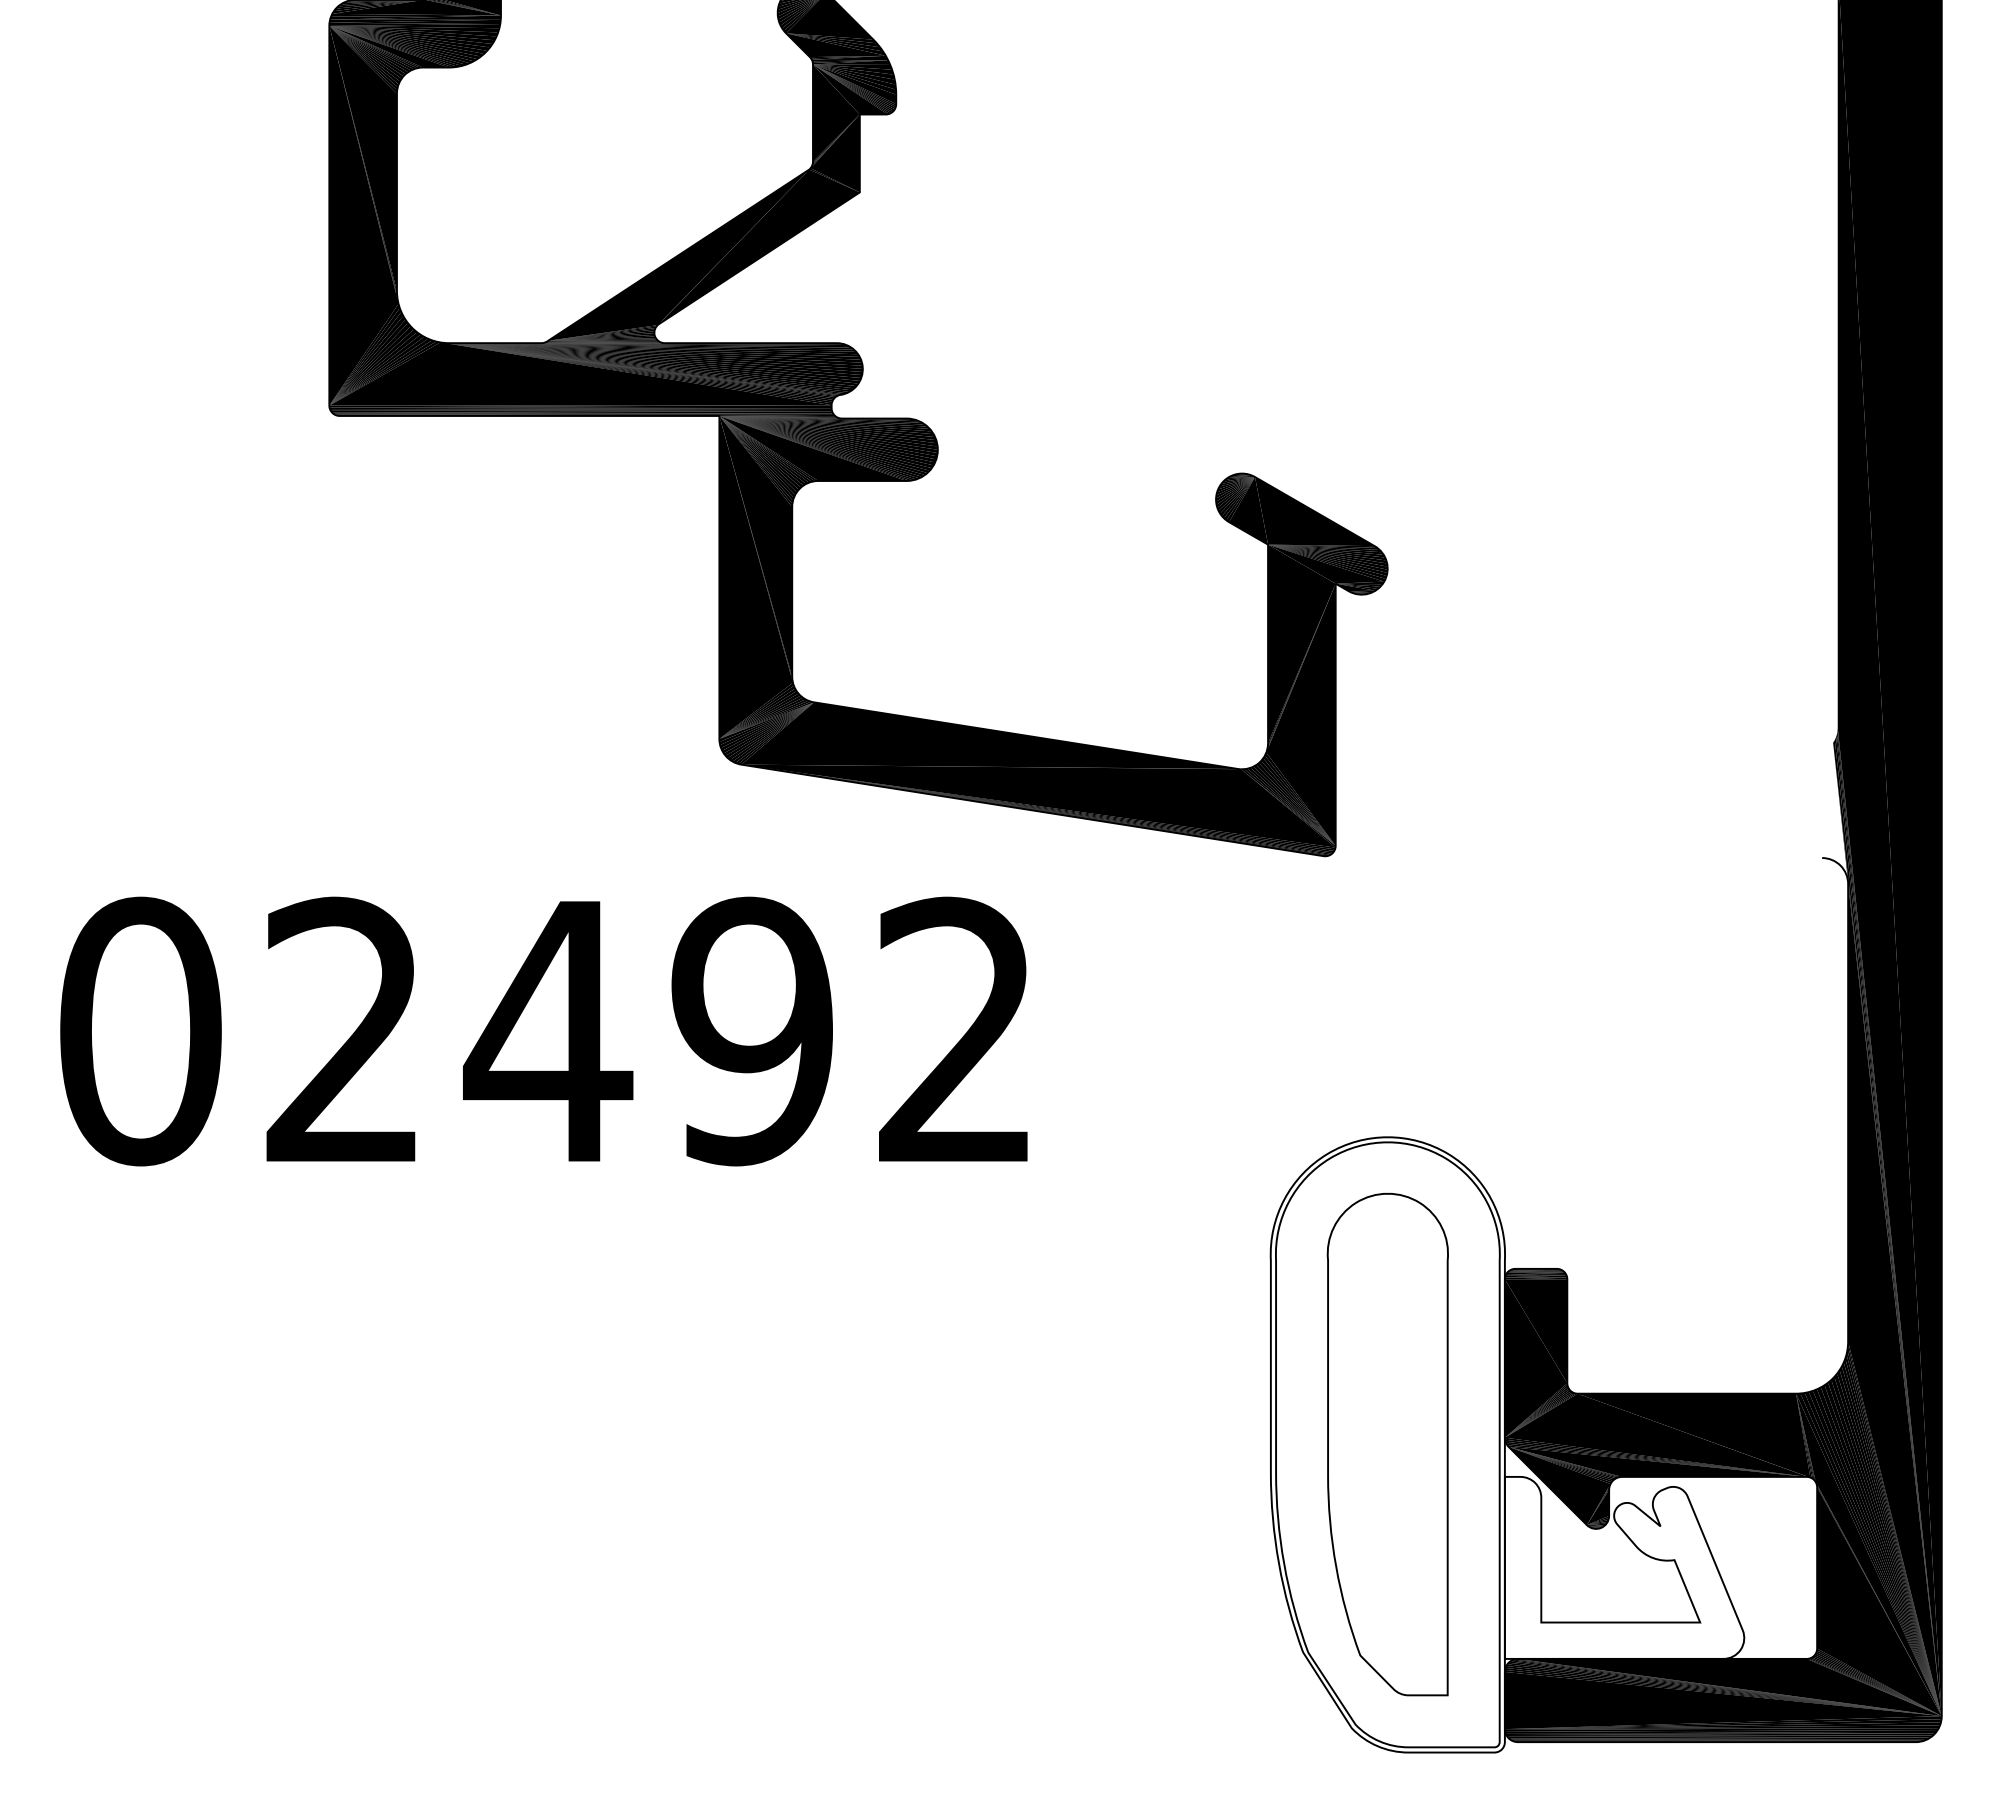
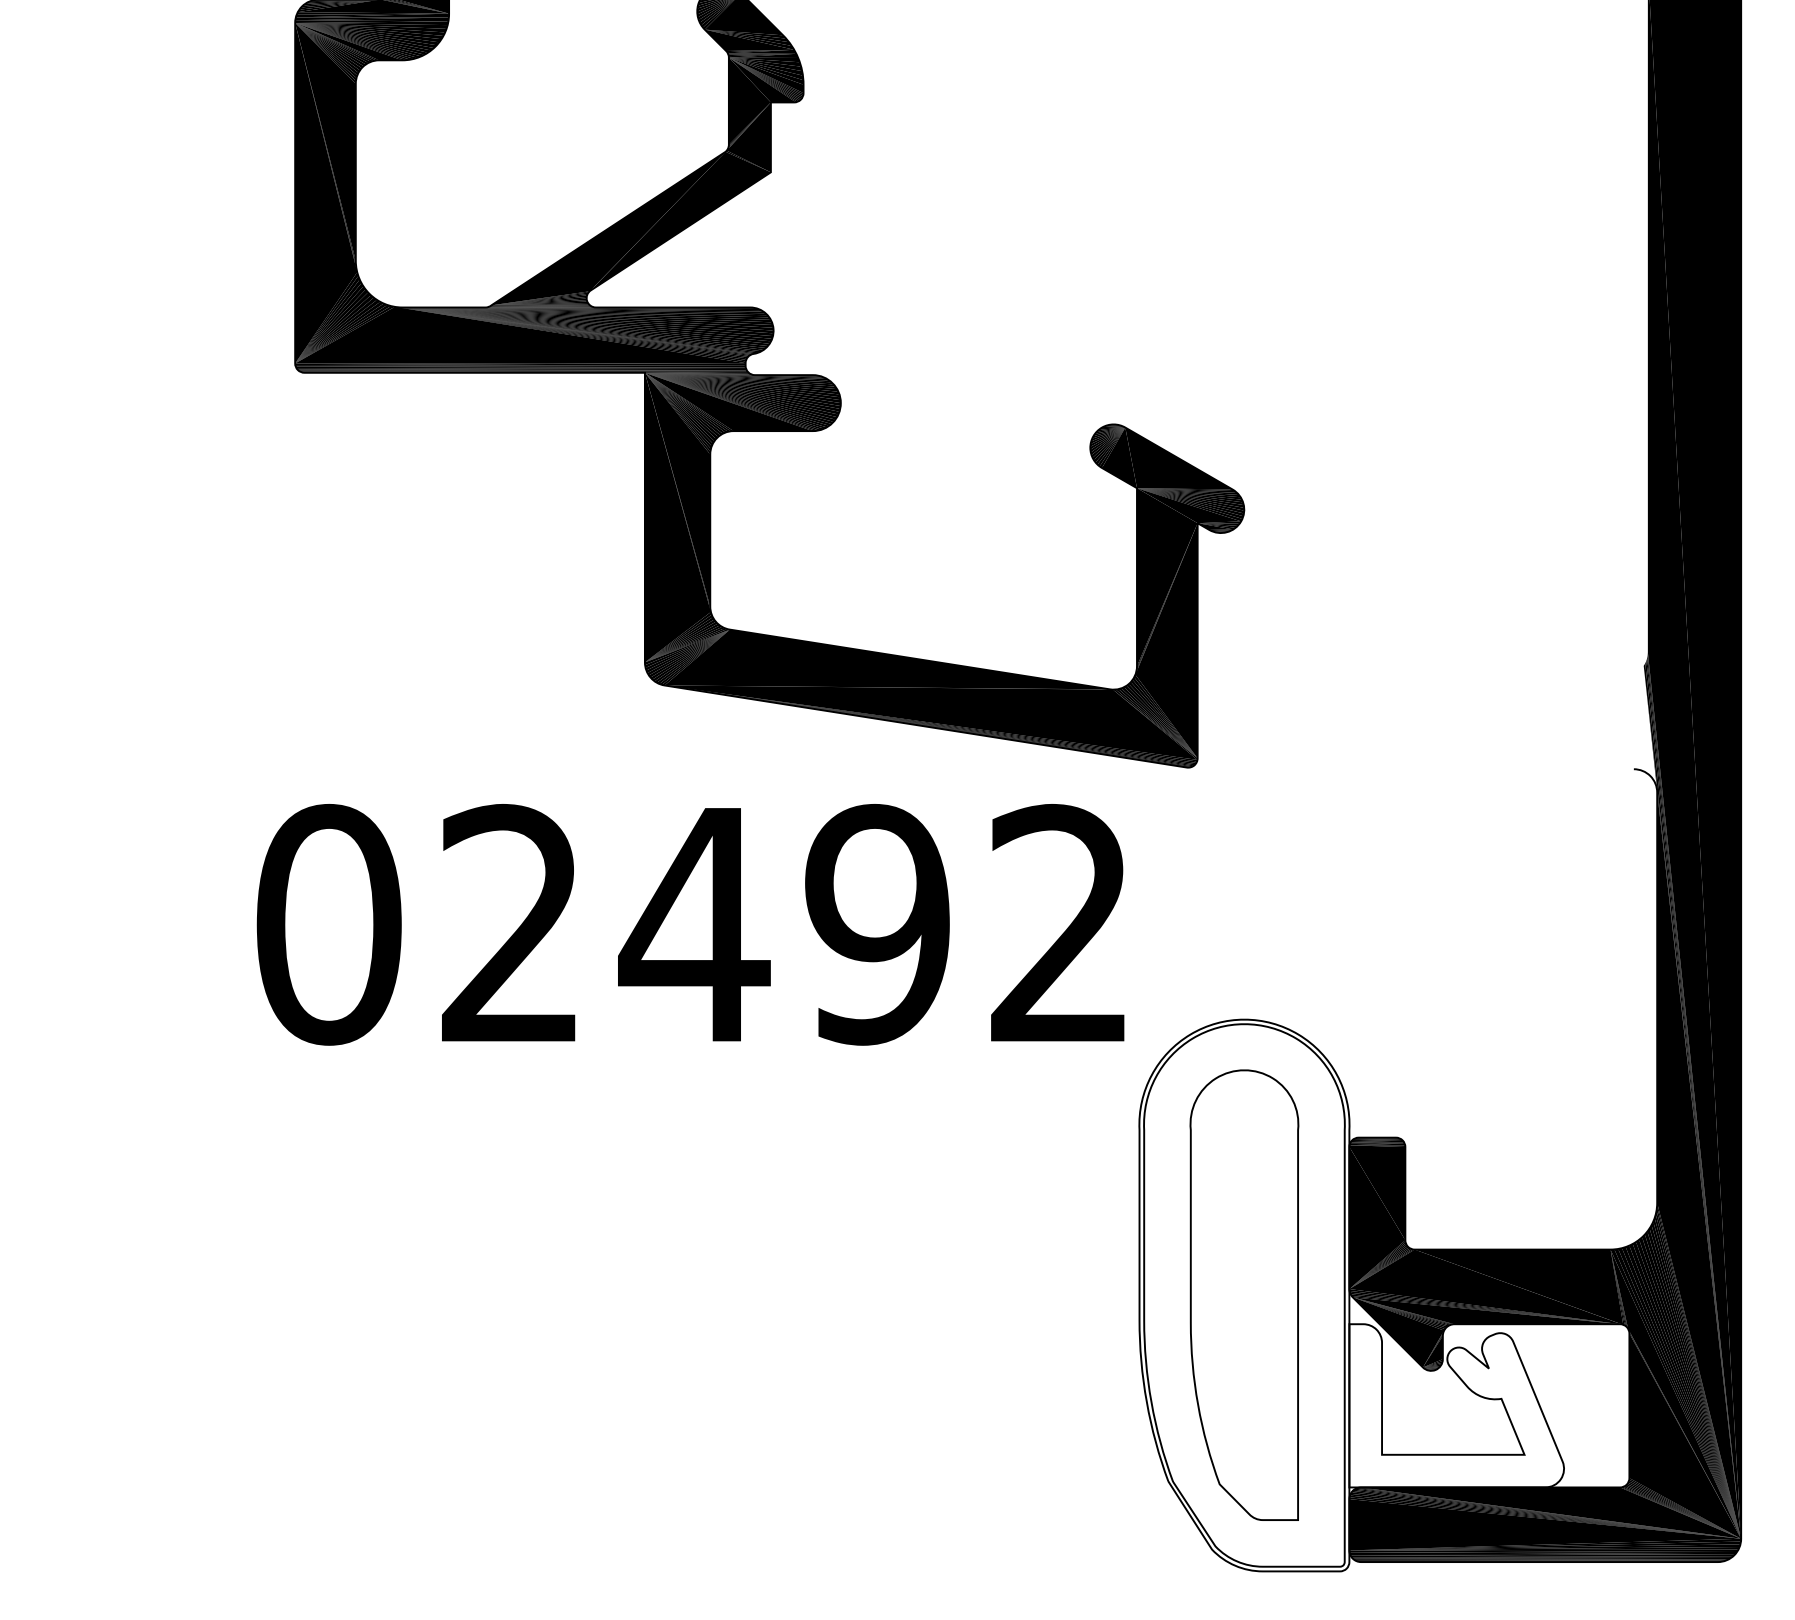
text: (543, 1031) -> (690, 924), moved

